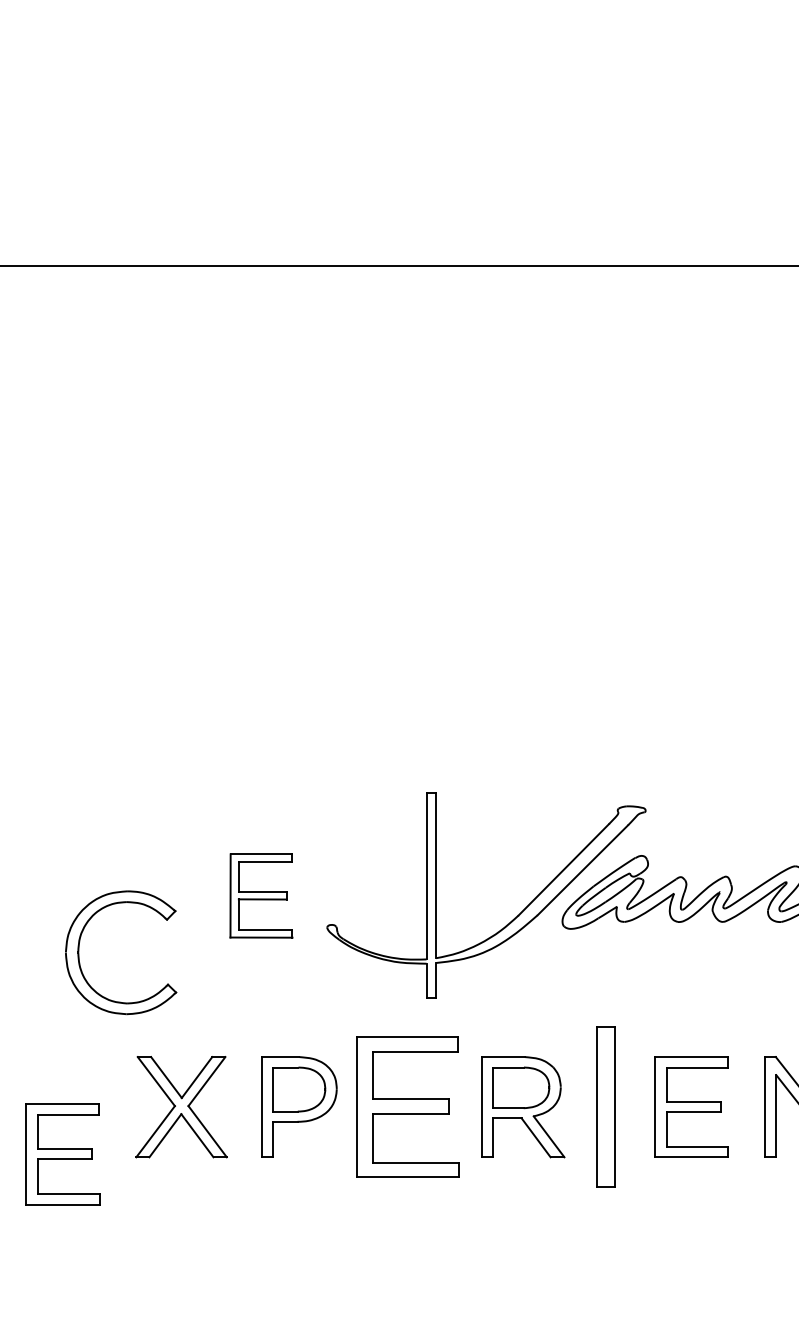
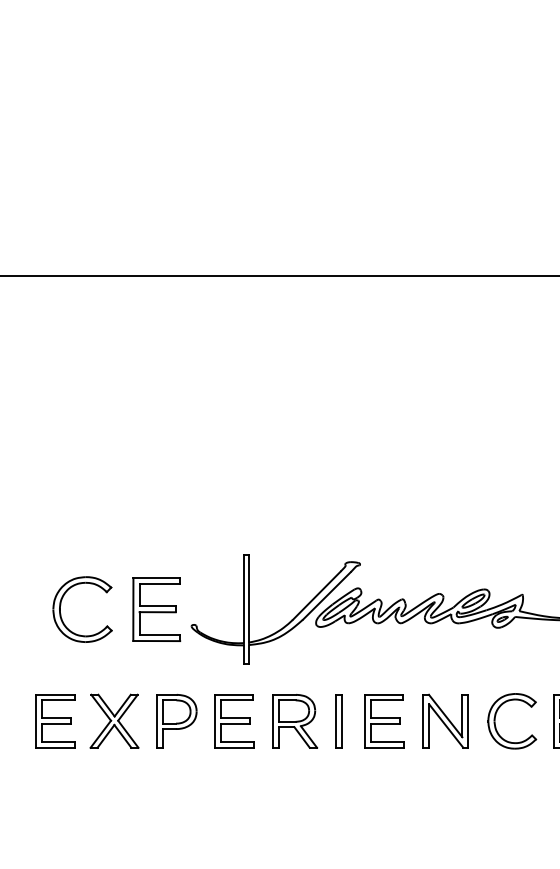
part: (260, 895) -> (156, 609), size x1.43
part: (81, 944) -> (61, 605), moved
part: (408, 1107) -> (234, 721), size x0.71
part: (604, 1107) -> (338, 721), size x0.62
part: (62, 1154) -> (55, 721), moved

